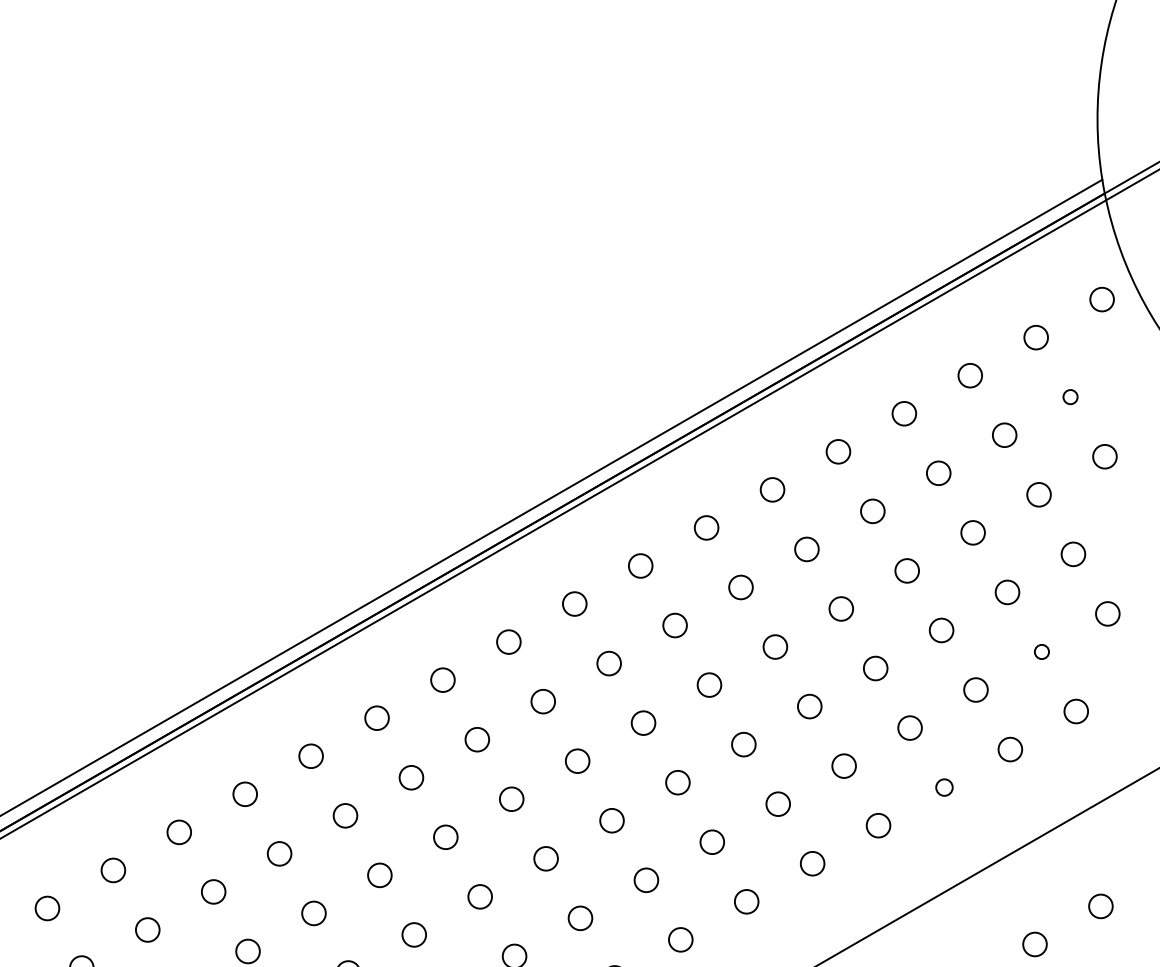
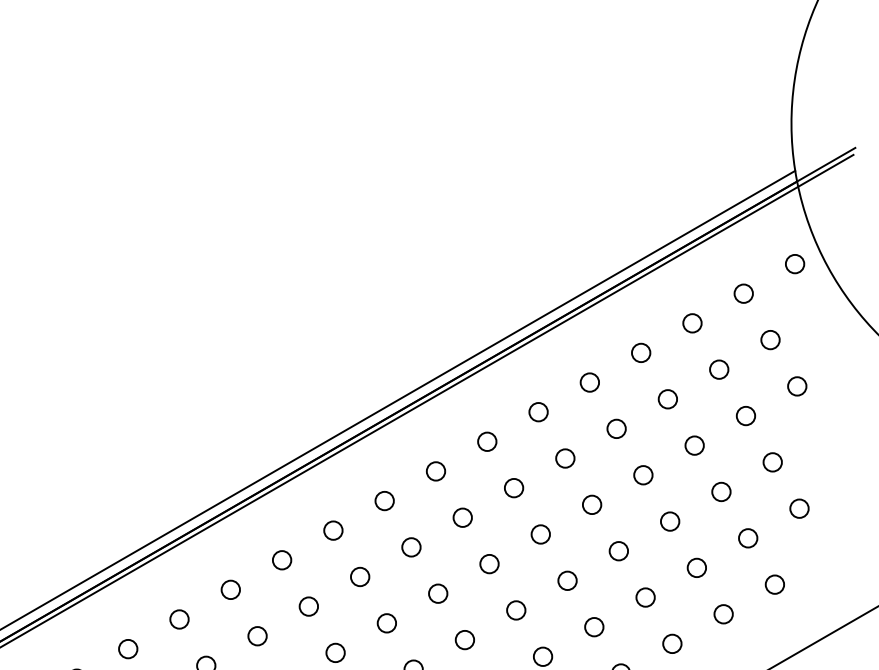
circle: (1070, 396) -> (770, 339), size x1.67
circle: (1041, 651) -> (747, 537), size x1.67
circle: (944, 787) -> (672, 643), size x1.43

